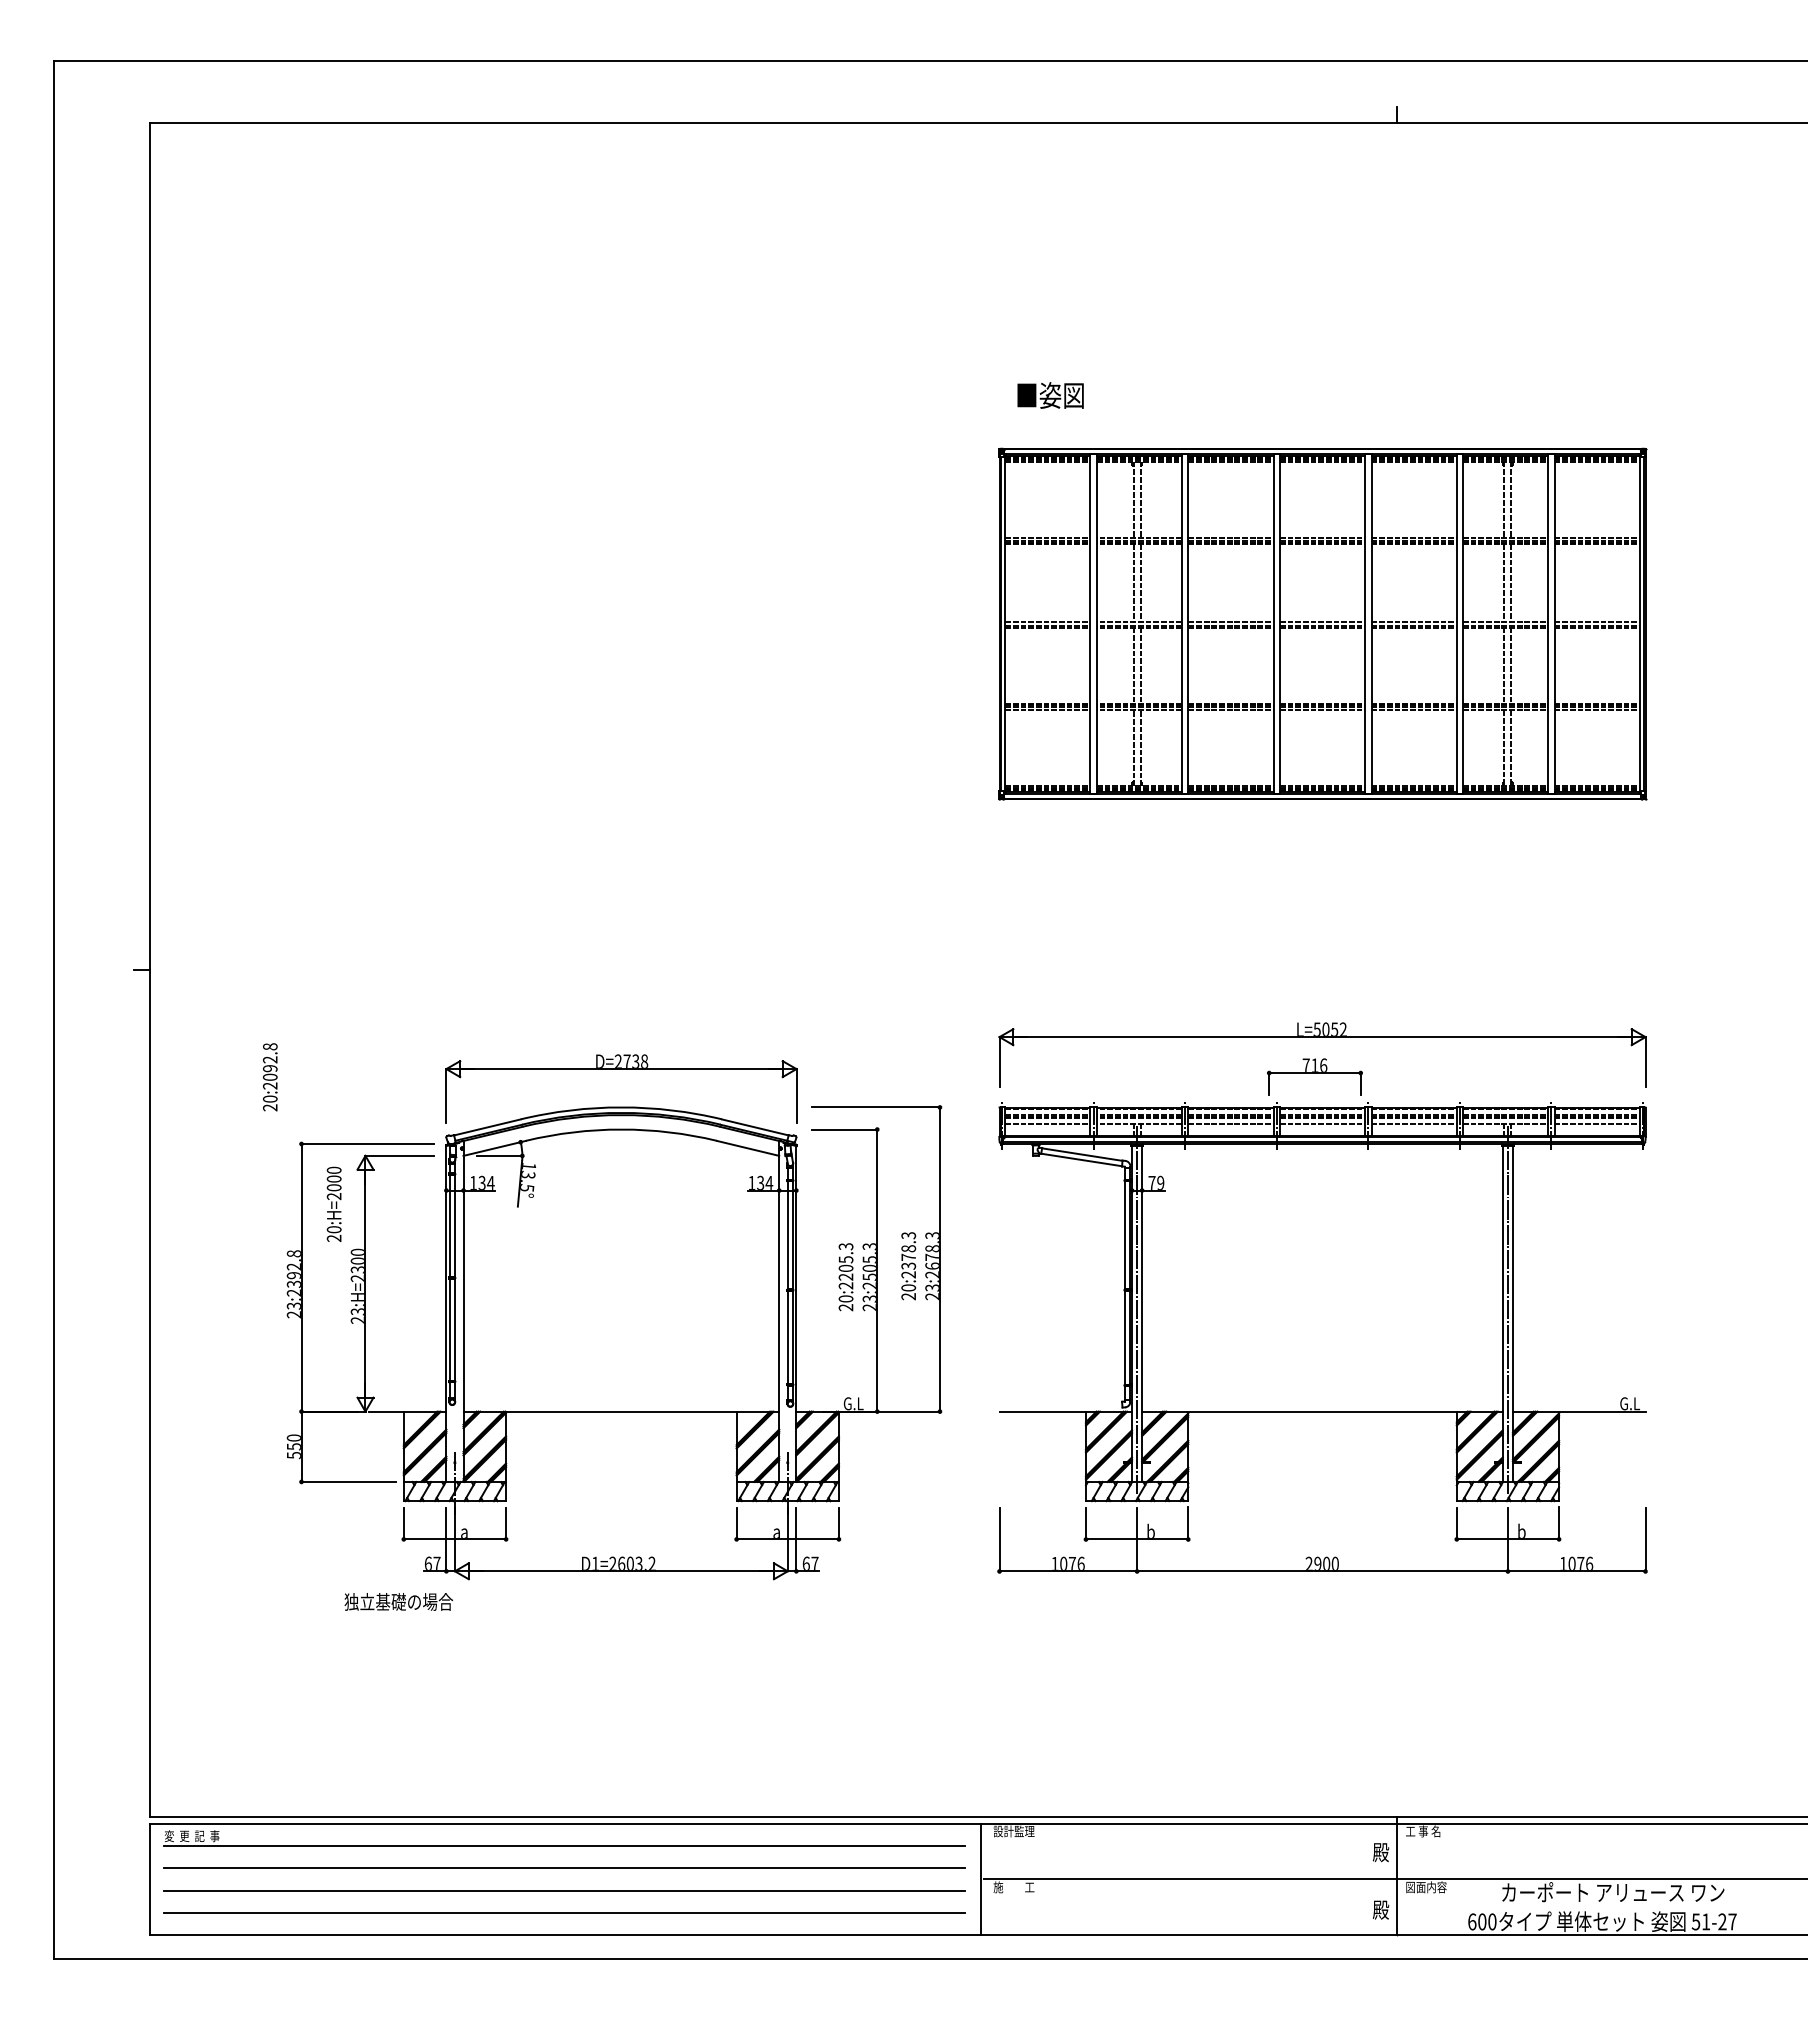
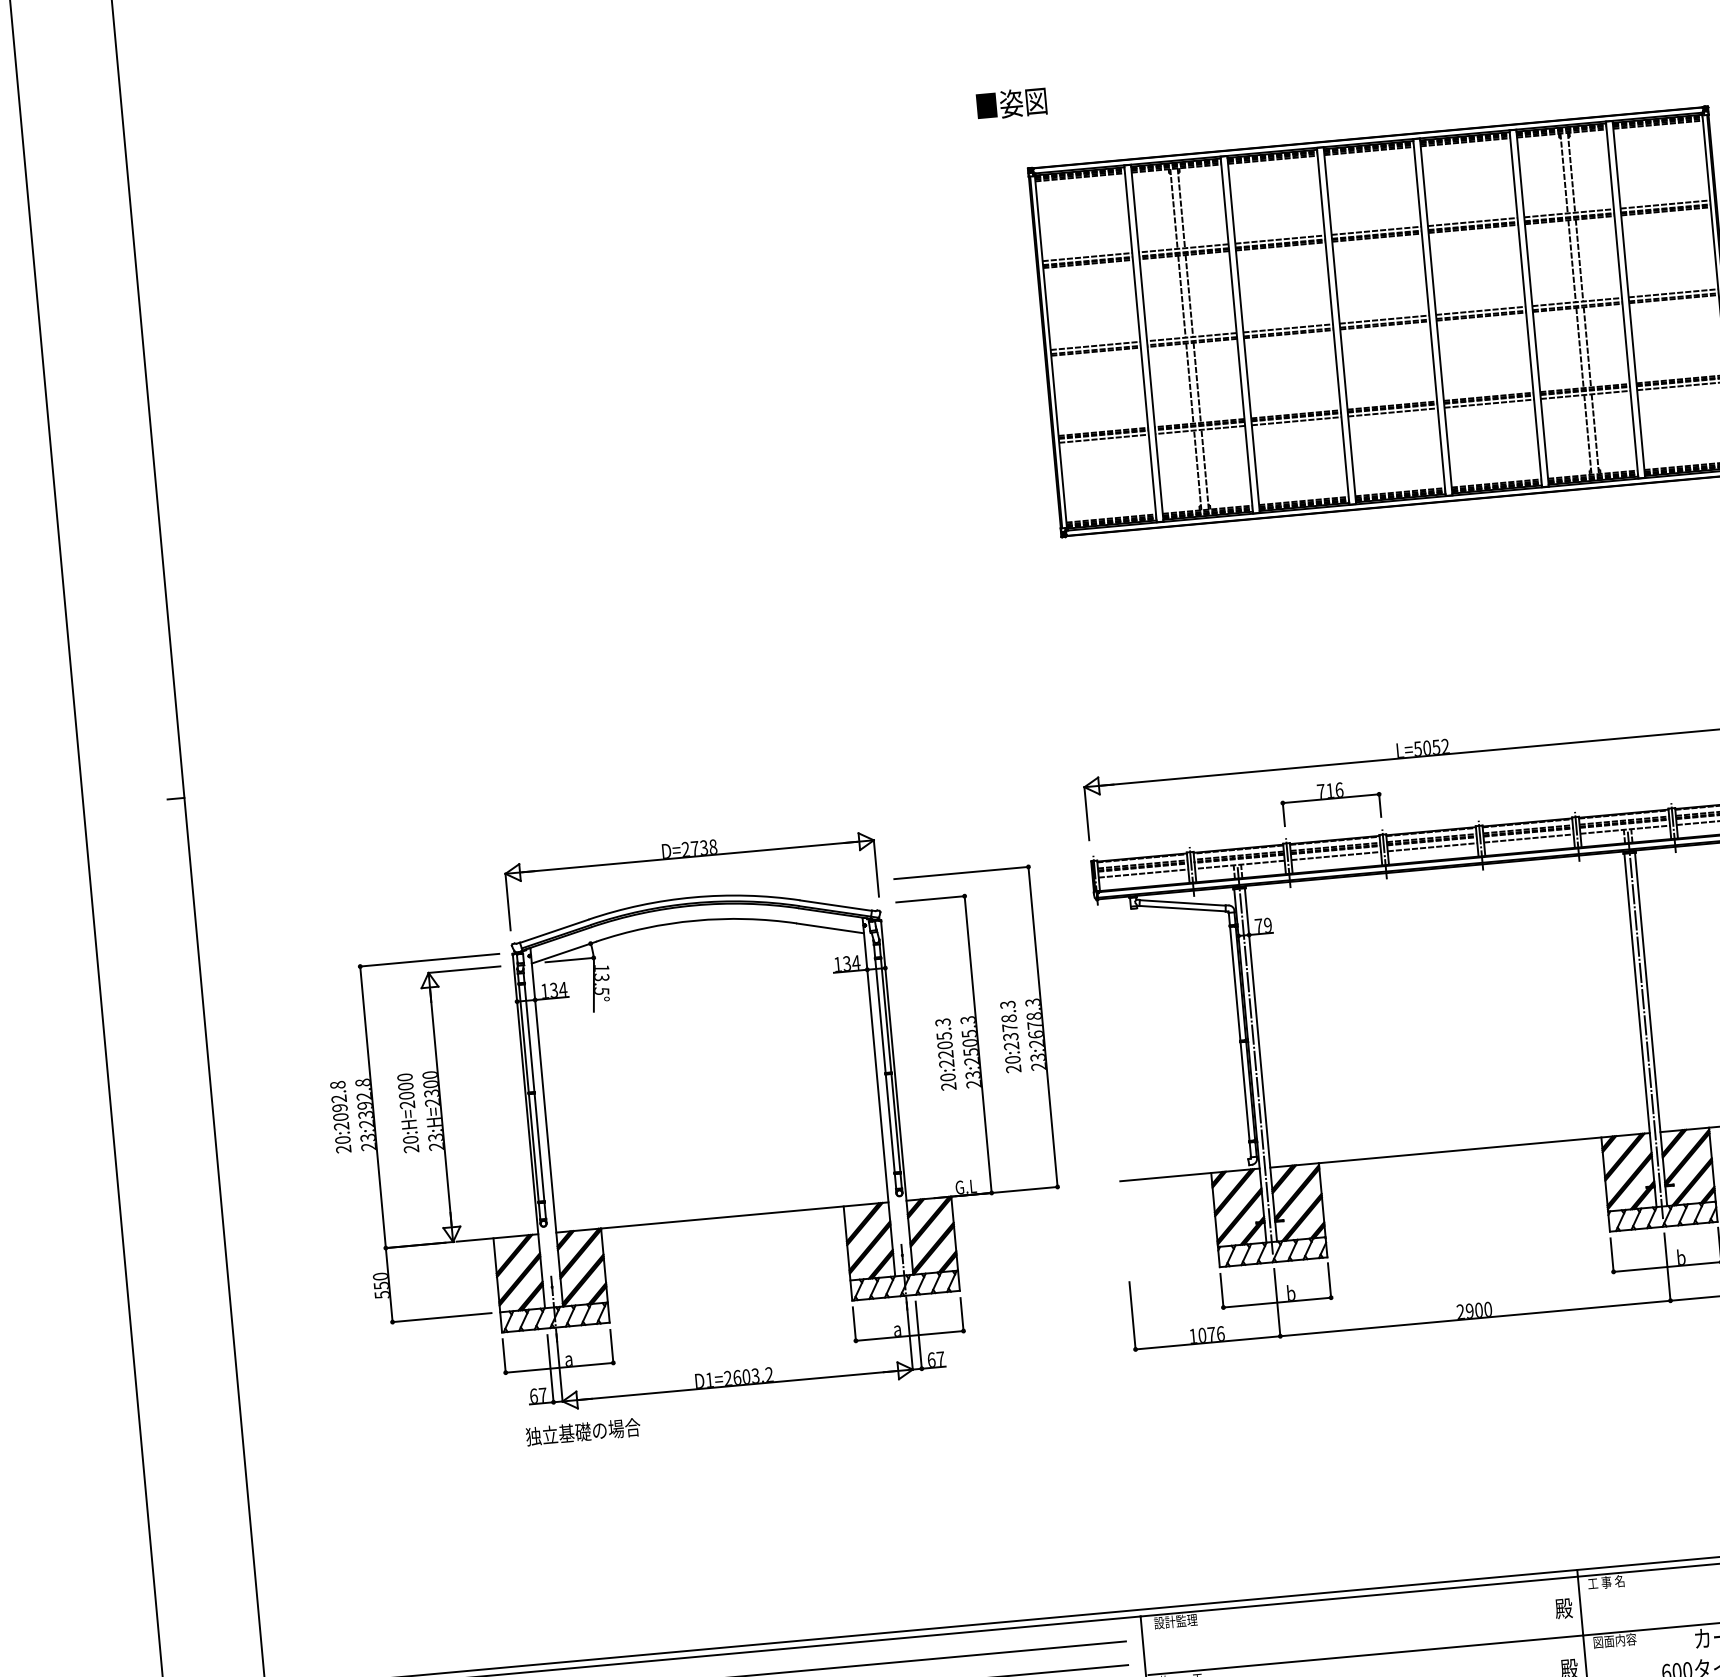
text: (1050, 395) -> (1011, 103), moved
part: (1314, 1076) -> (1330, 802), moved
text: (269, 1077) -> (340, 1117), moved
text: (333, 1203) -> (407, 1112), moved
text: (398, 1601) -> (582, 1431), moved

